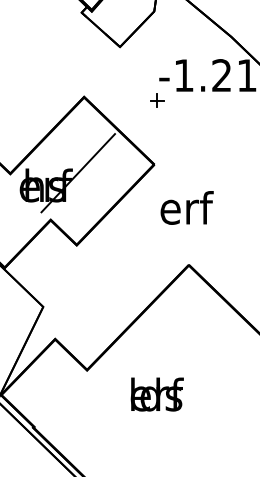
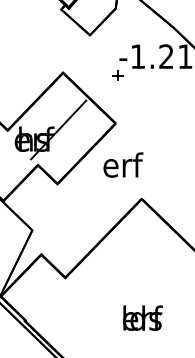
text: (187, 207) -> (123, 164), moved
text: (156, 393) -> (142, 317), moved

